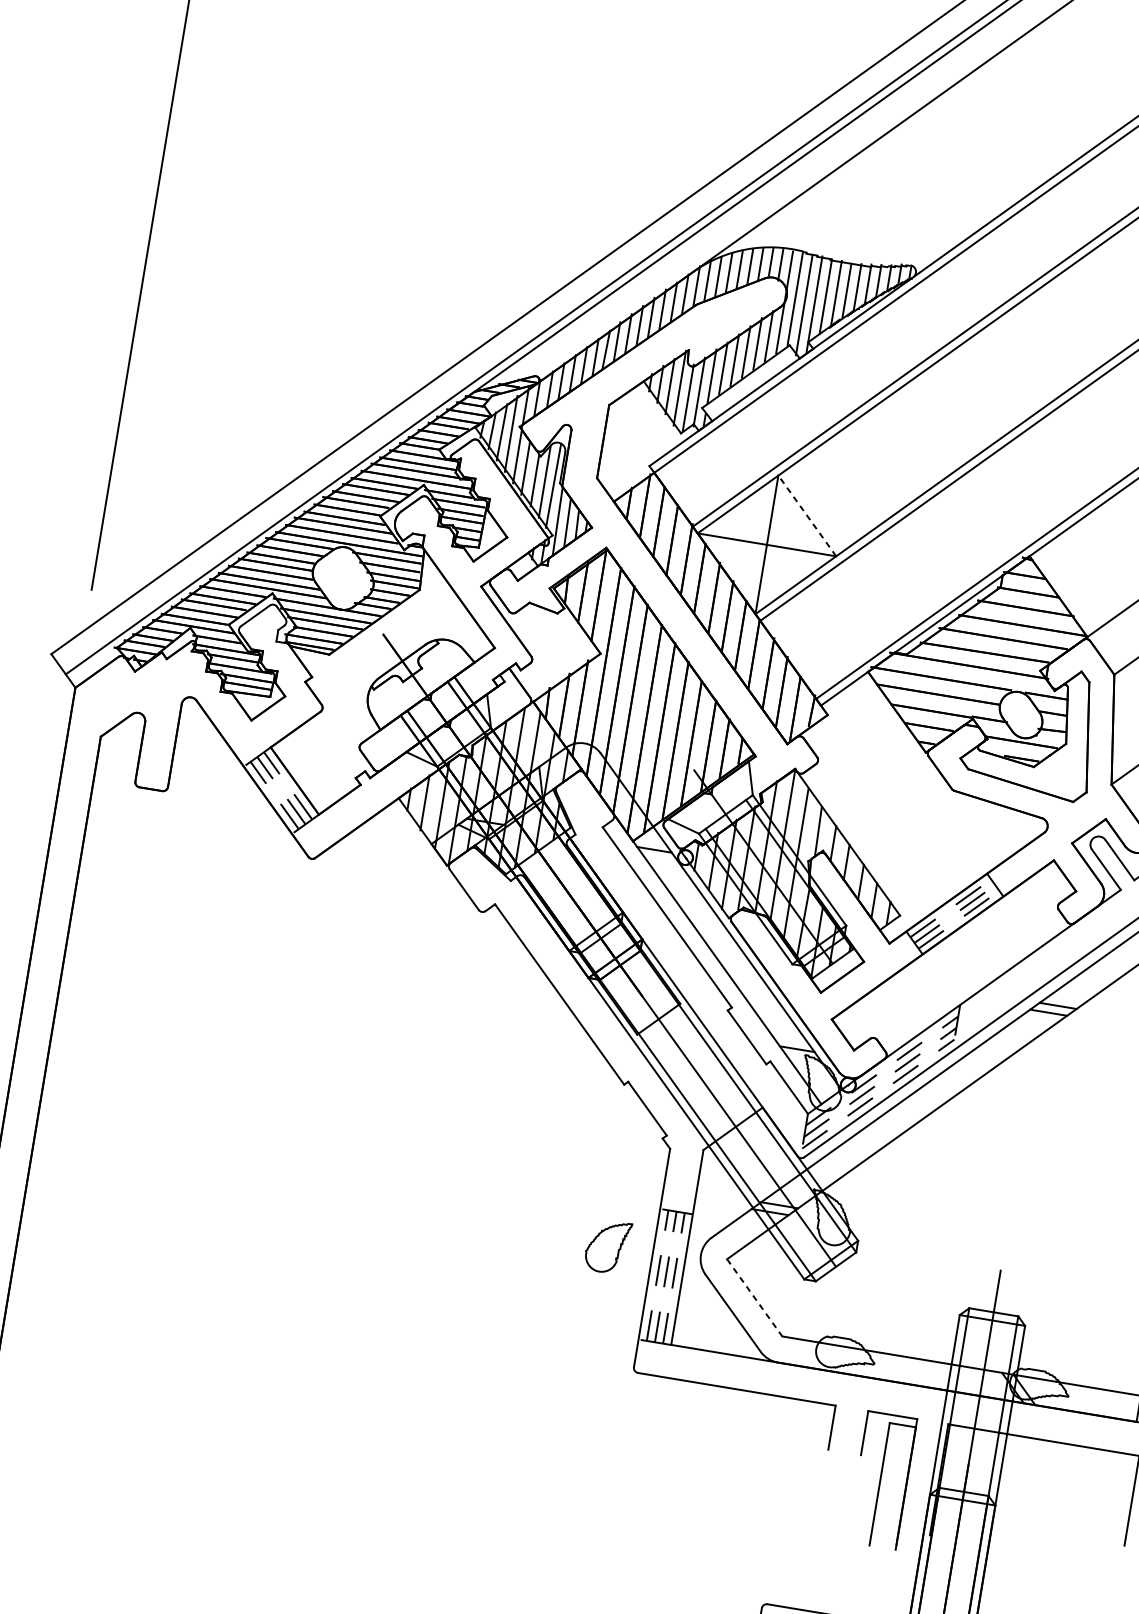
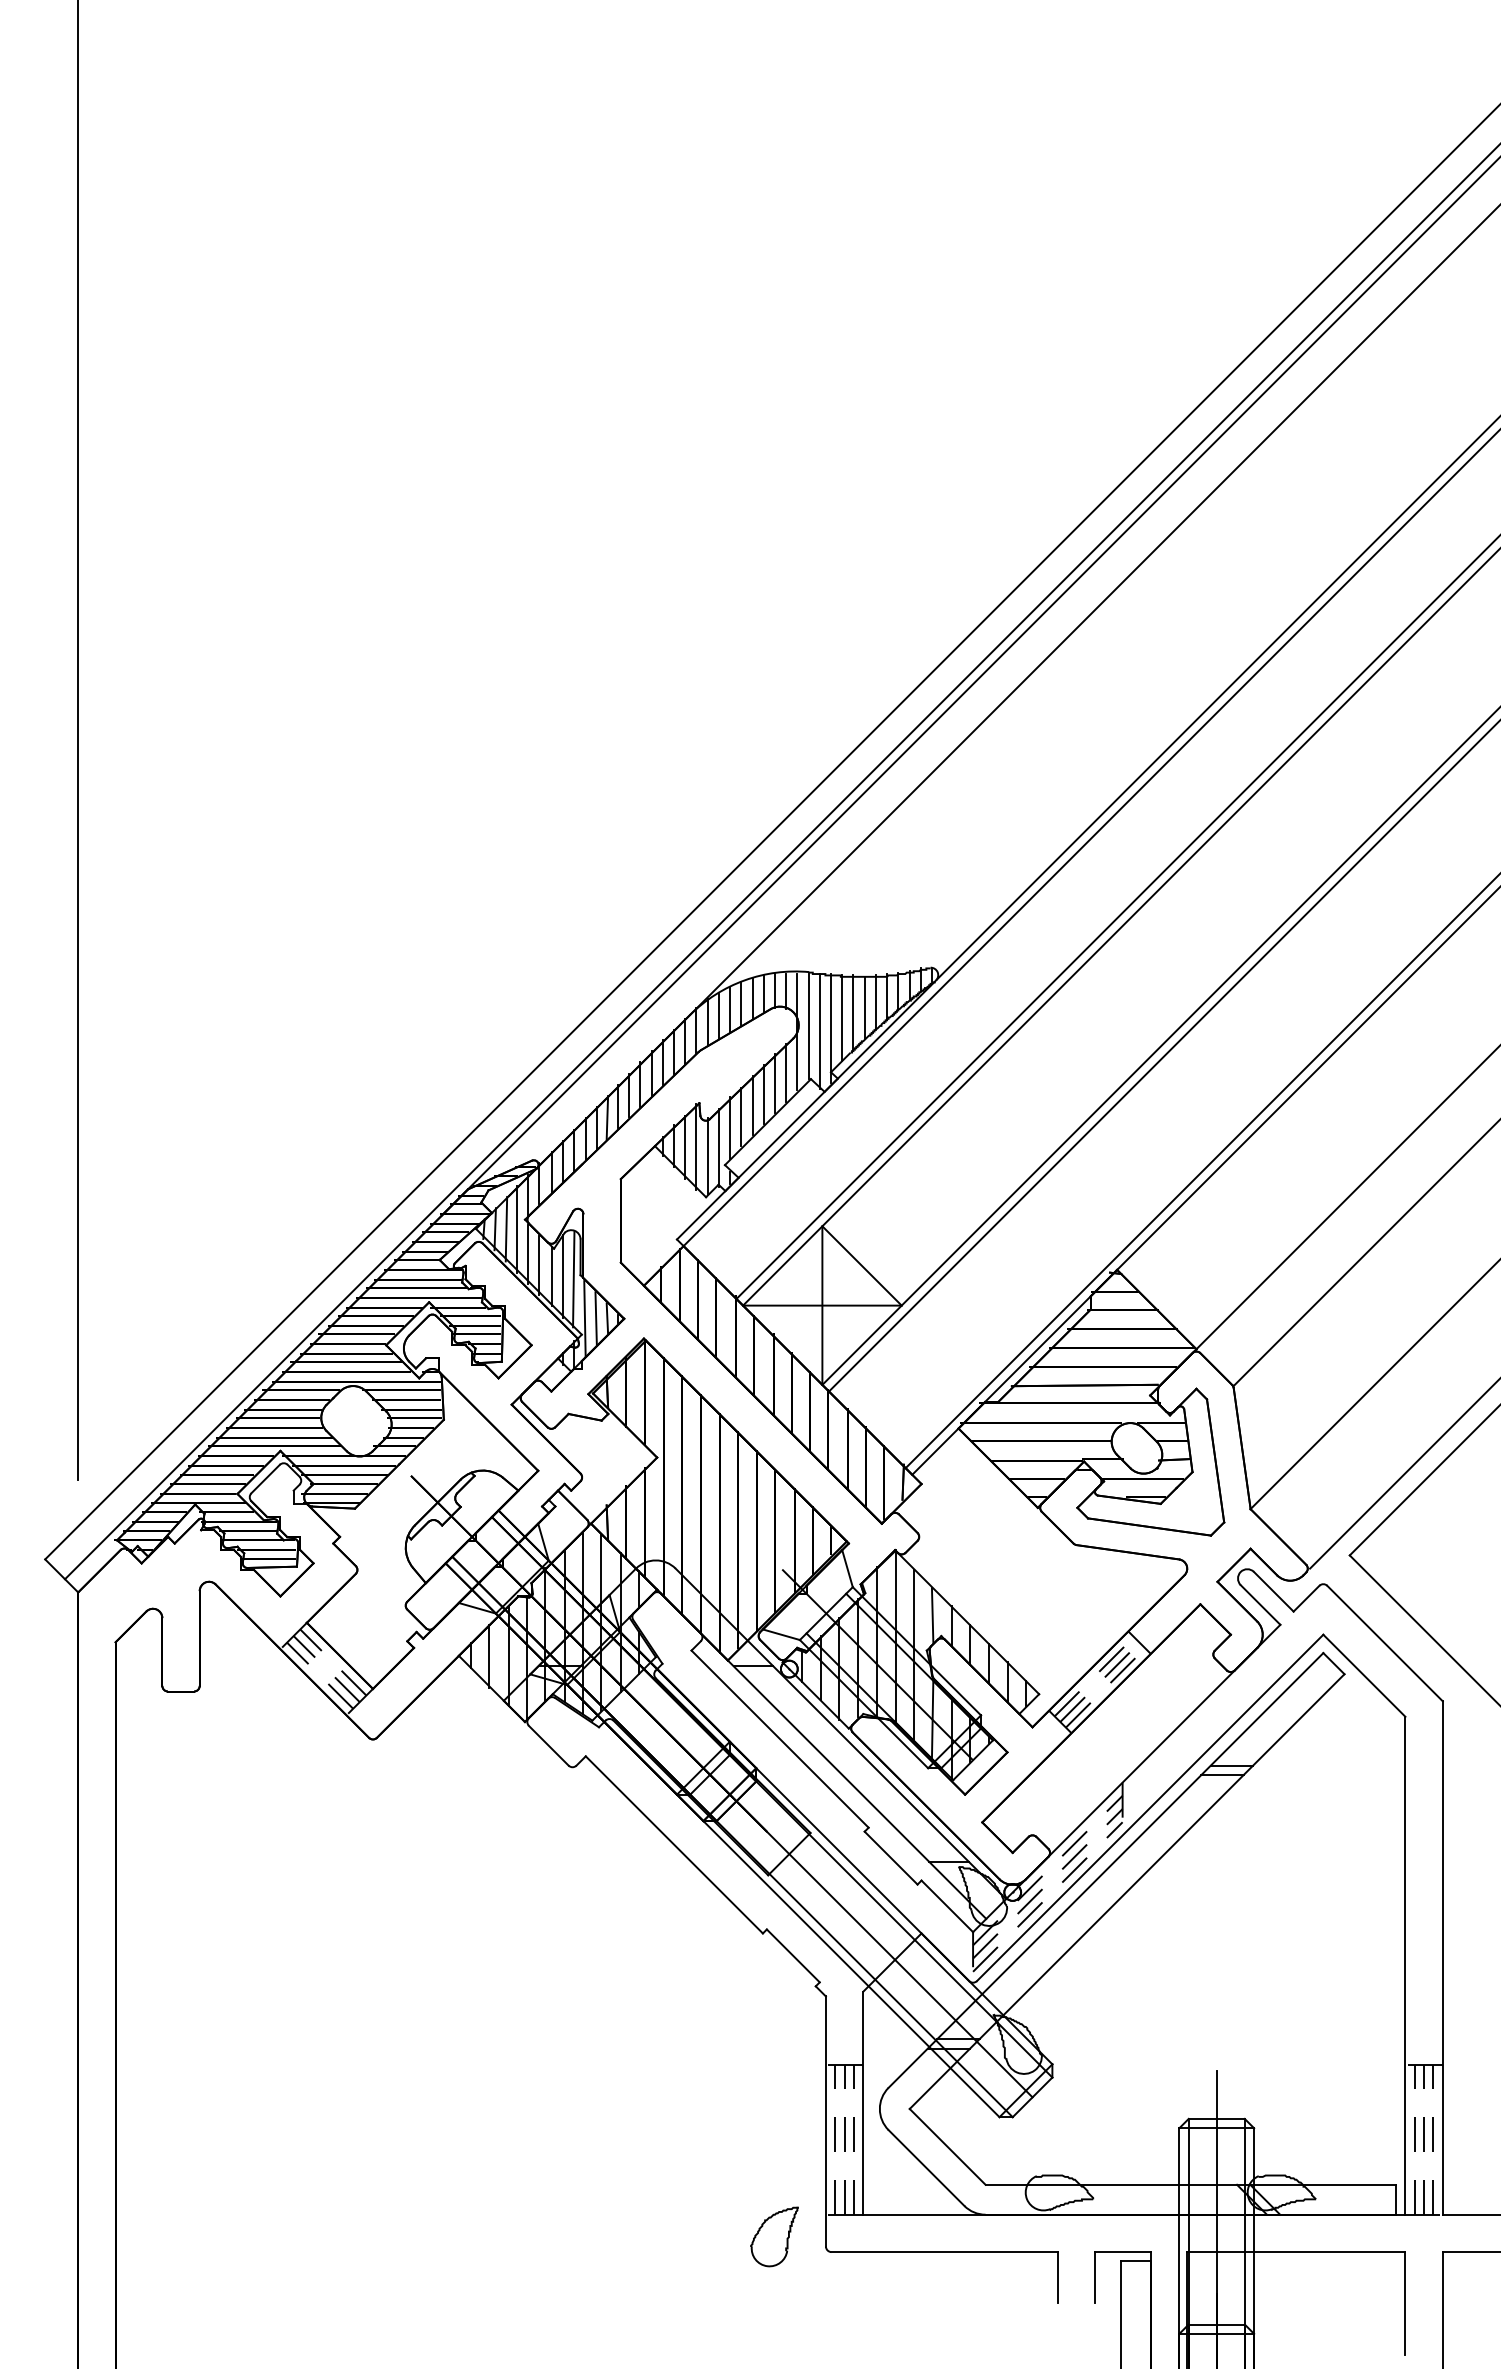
line: (806, 515) -> (861, 1265), dashed -> solid
part: (607, 1246) -> (774, 2236), moved
line: (754, 1297) -> (947, 2146), dashed -> solid

